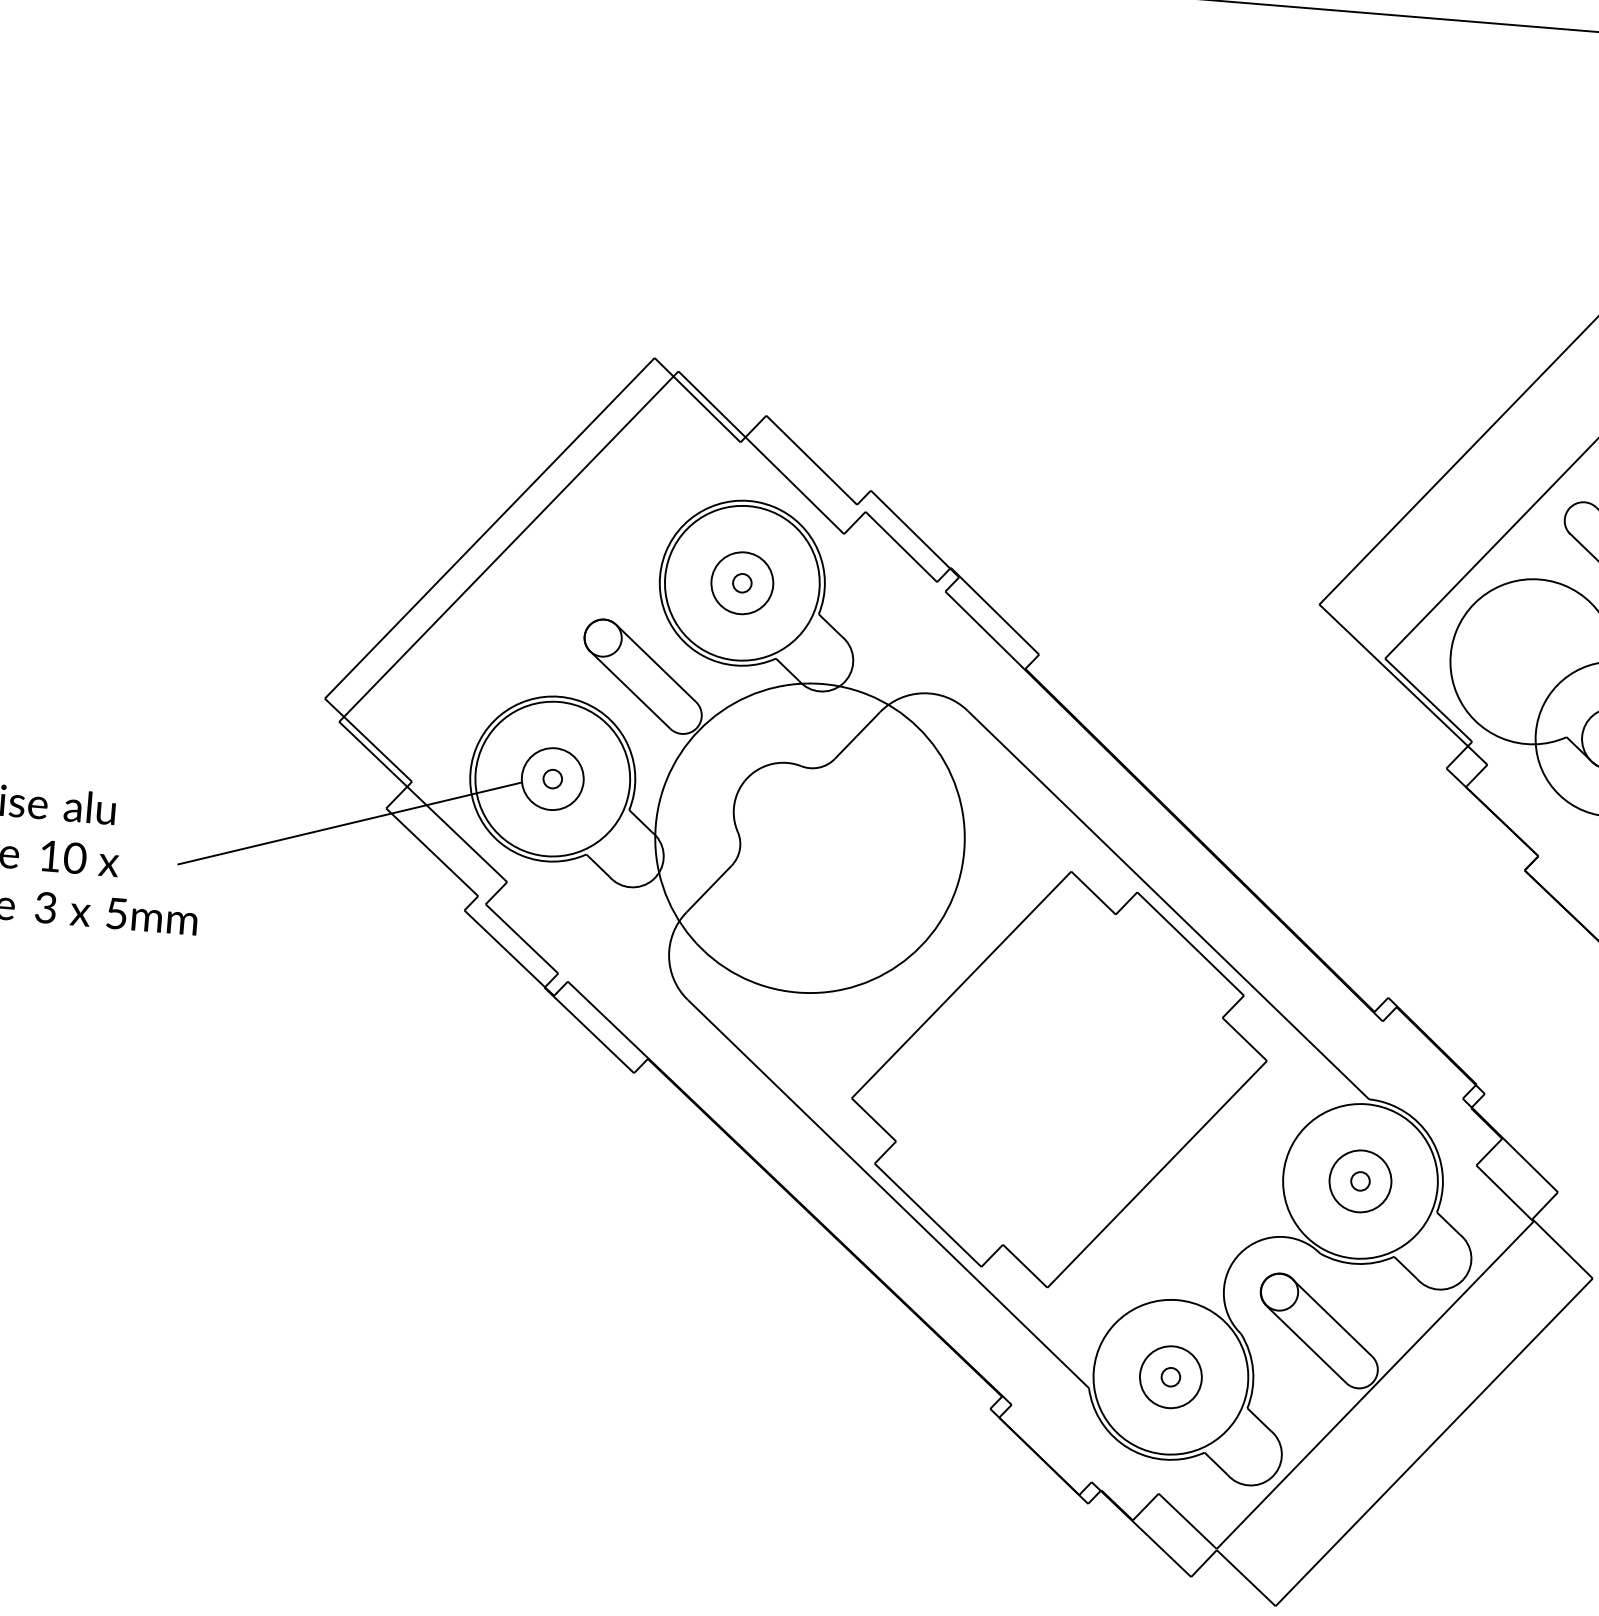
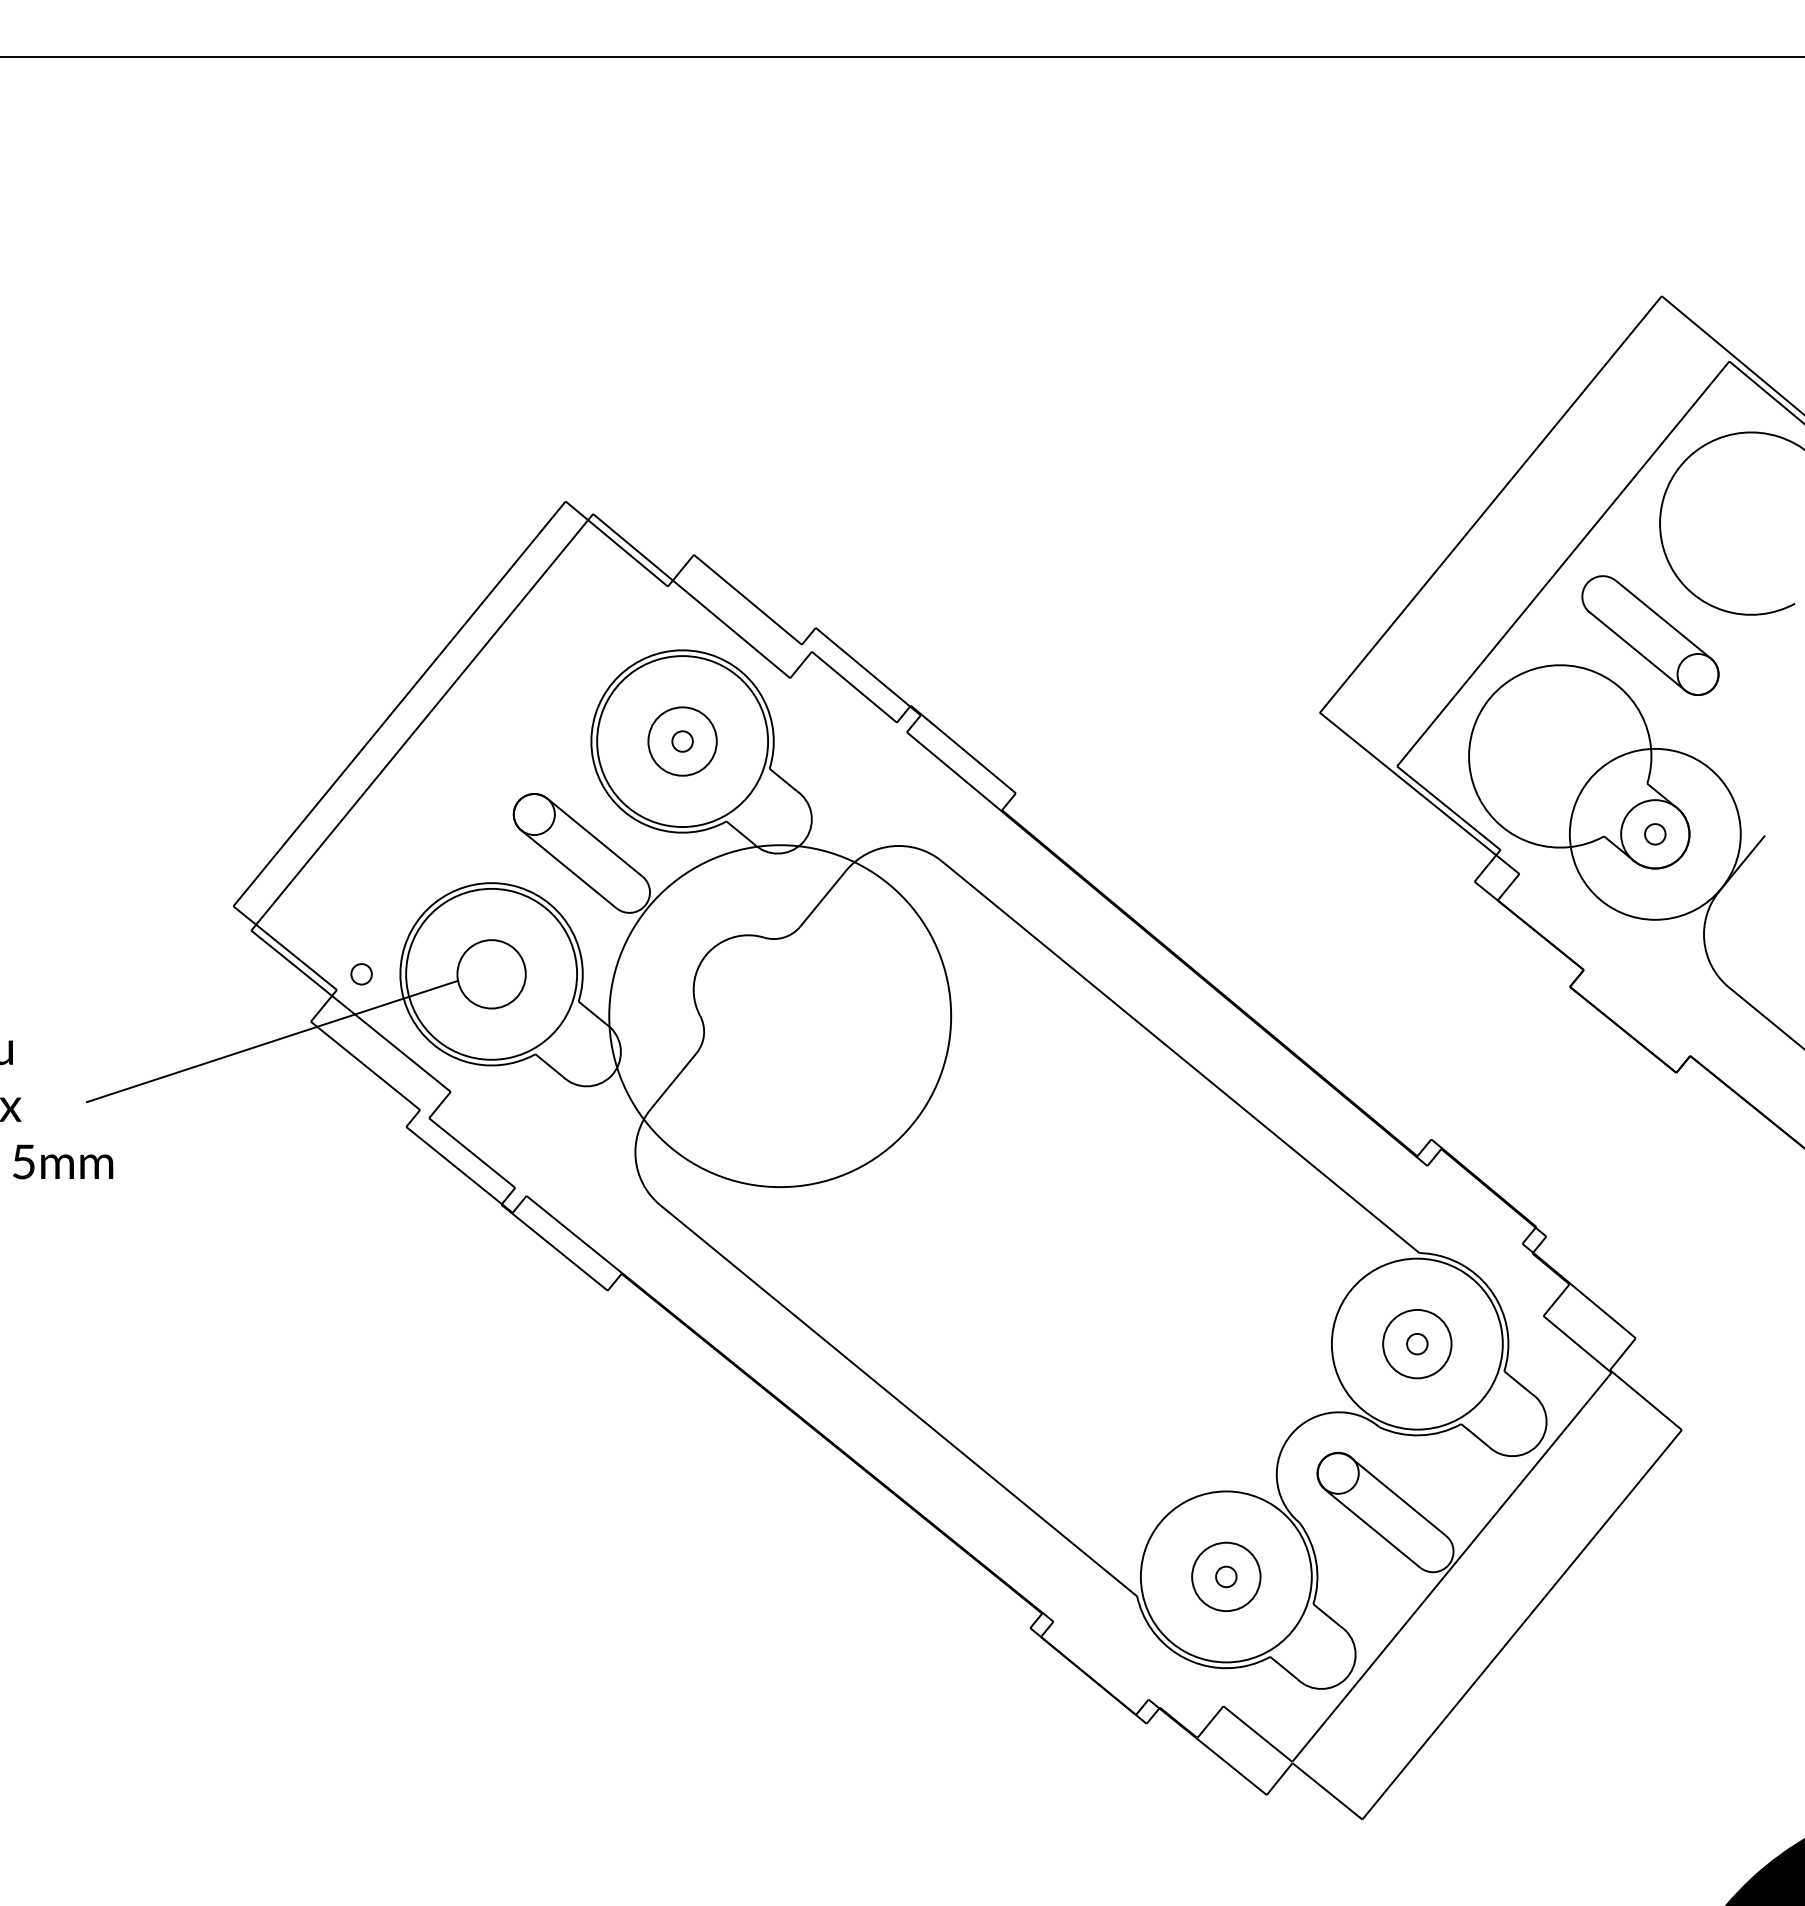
part: (552, 779) -> (361, 974), moved
part: (1059, 1079) -> (1076, 1259), removed

